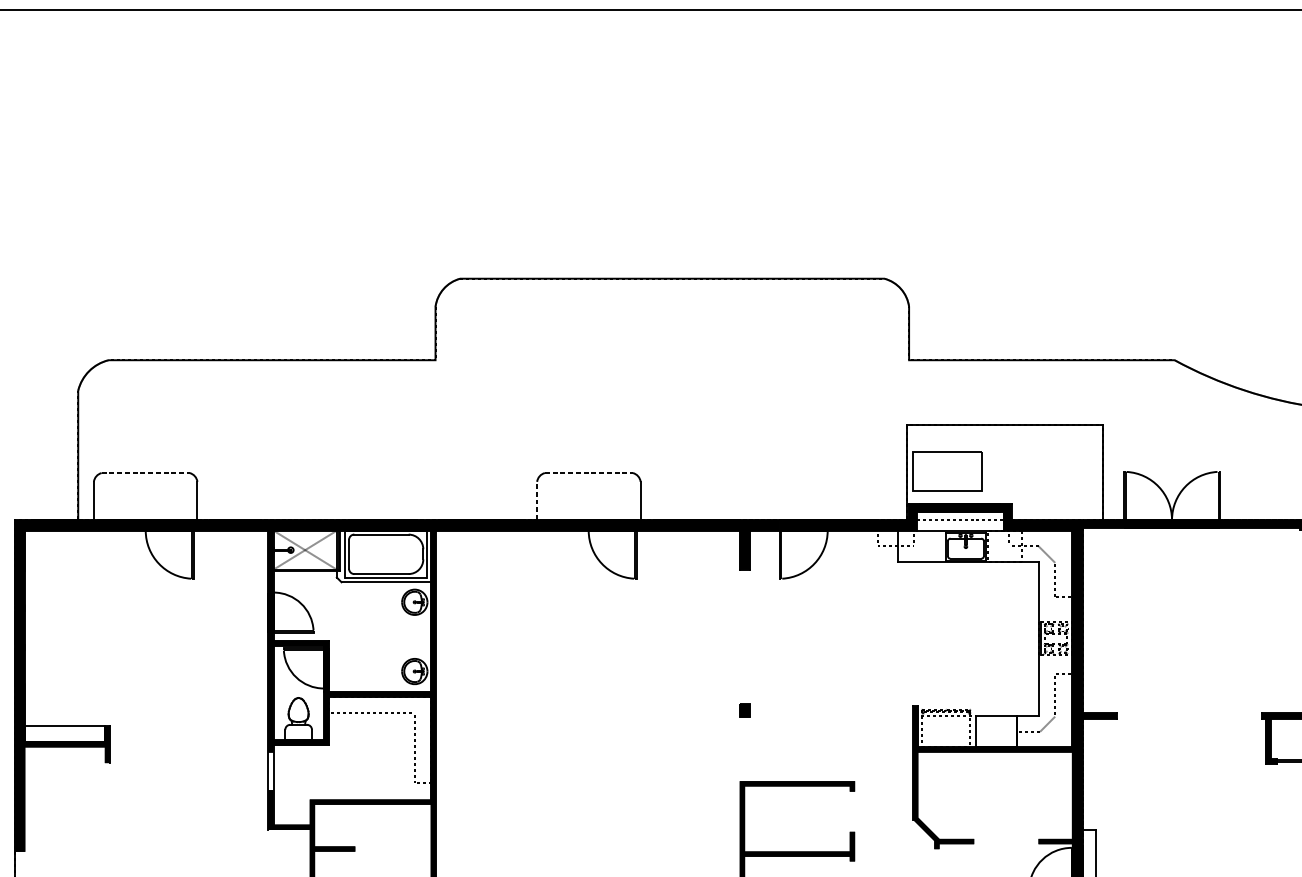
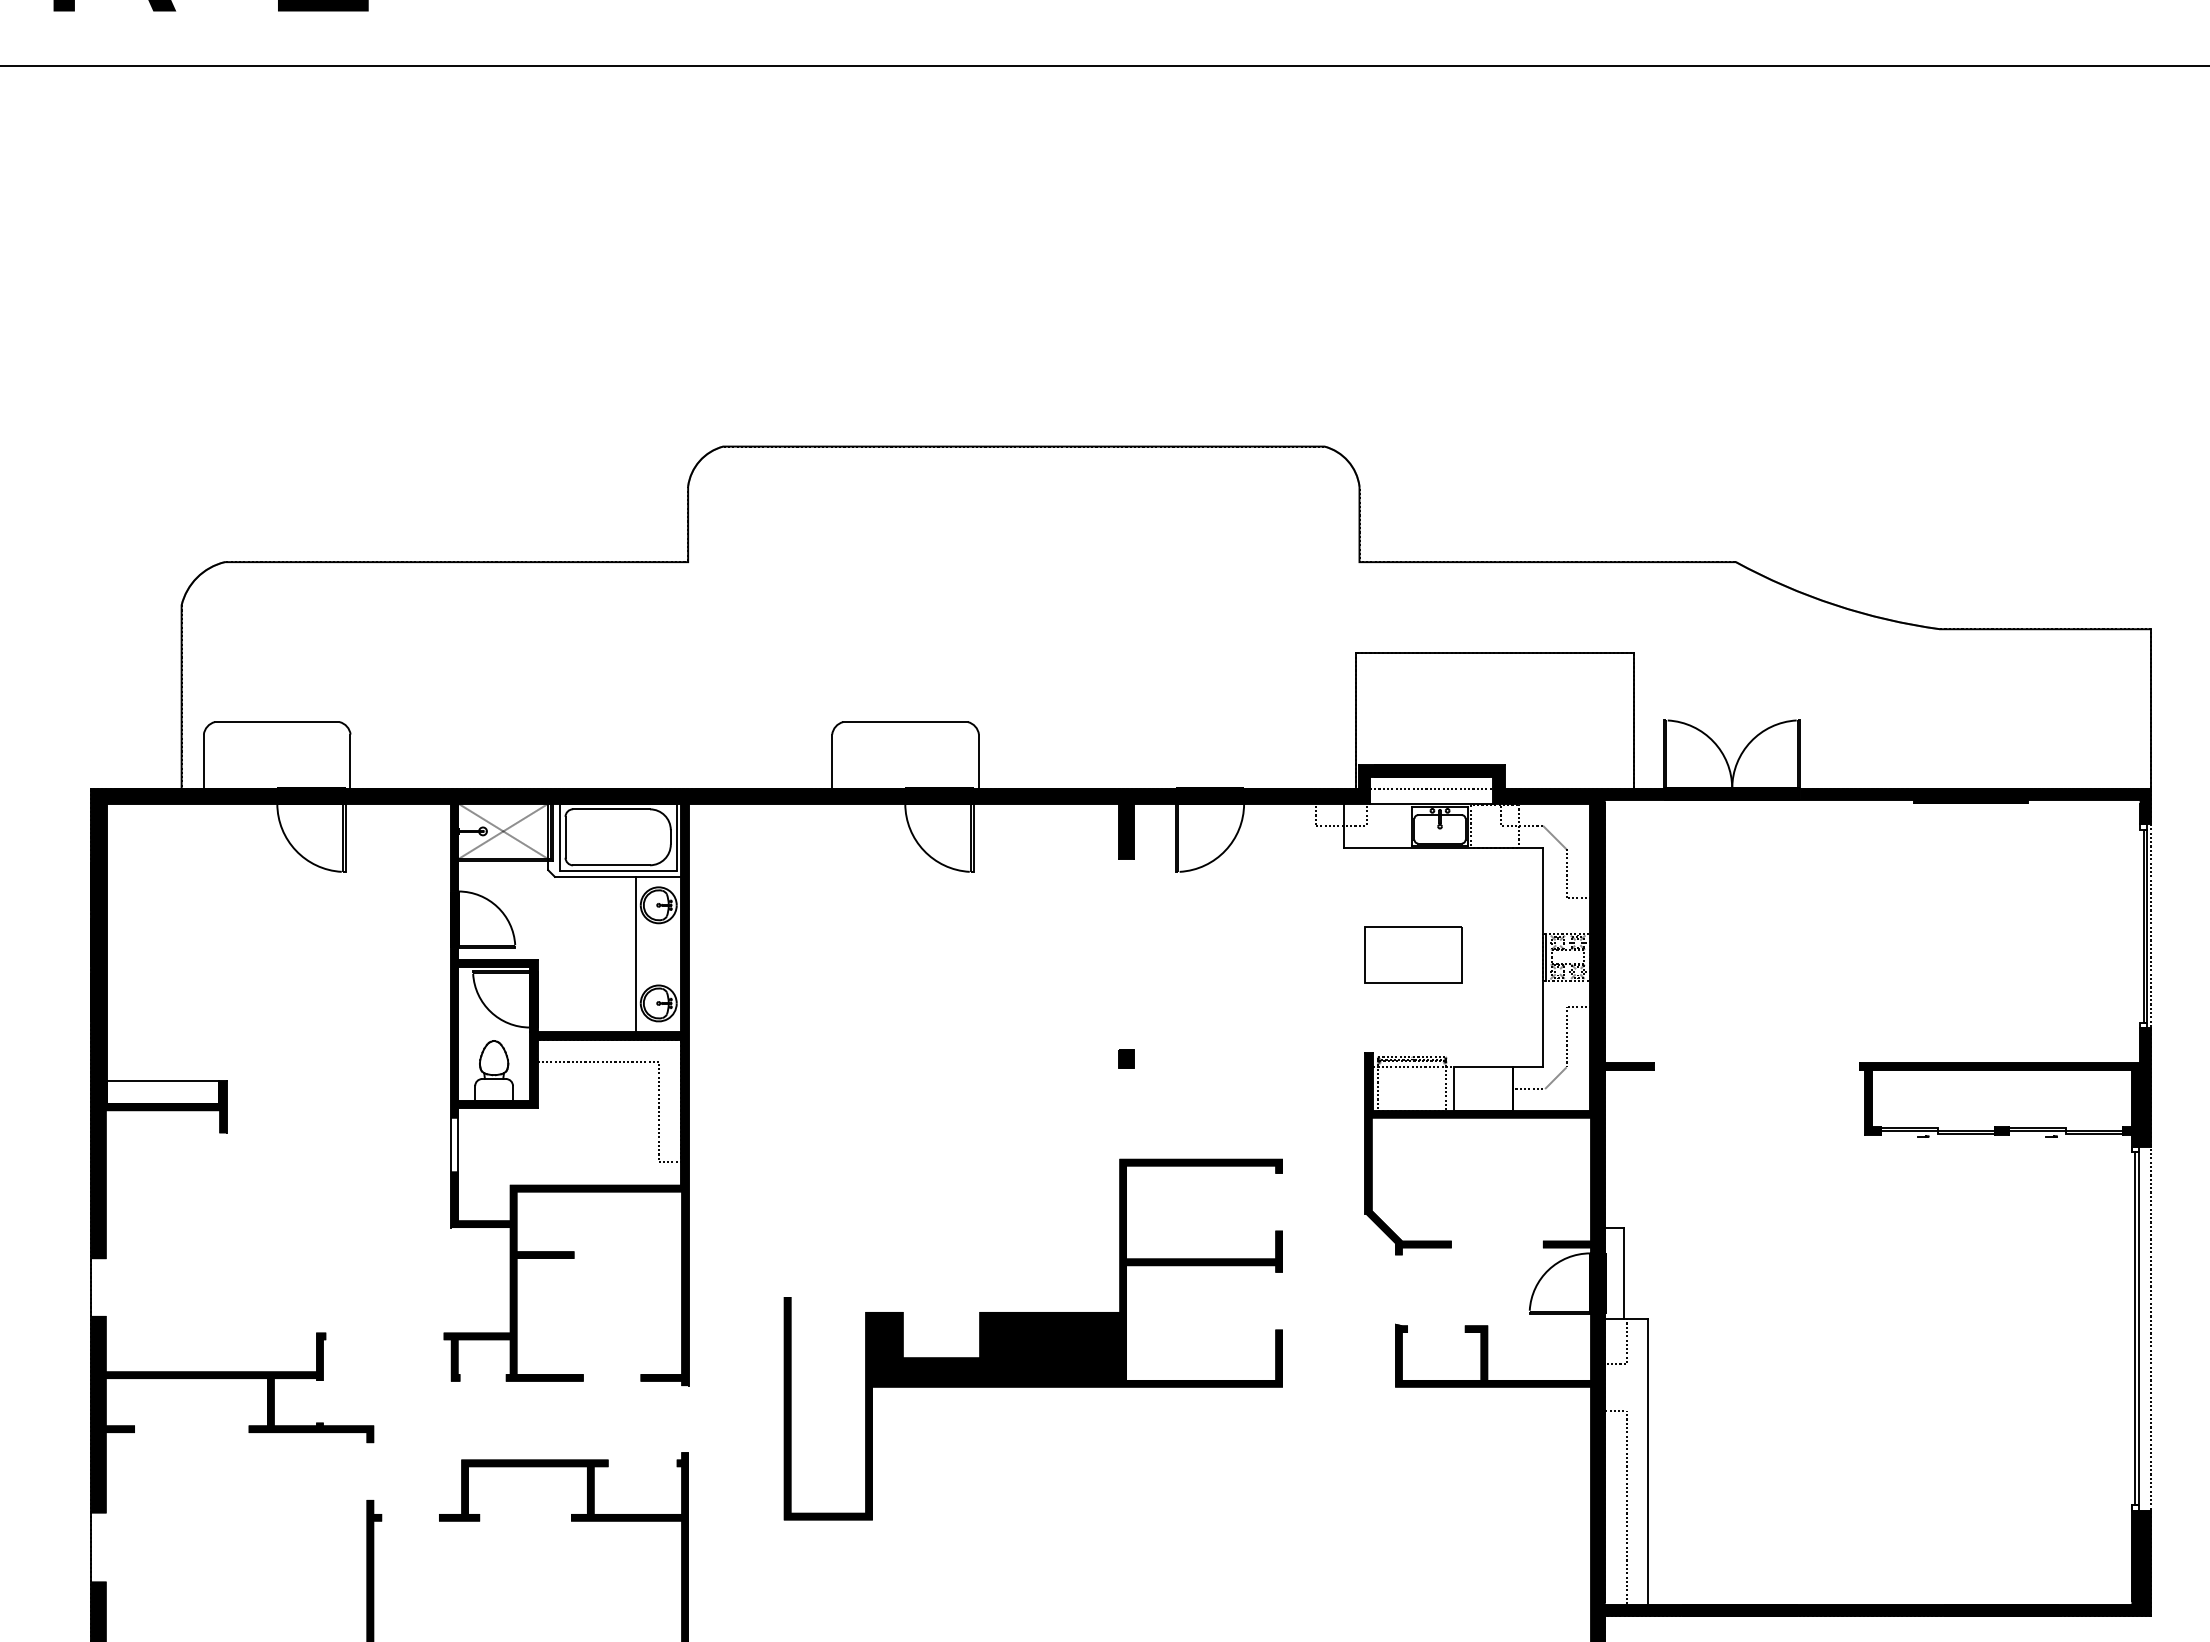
part: (947, 471) -> (1413, 954), moved
line: (145, 473) -> (277, 722), dashed -> solid
line: (589, 473) -> (906, 722), dashed -> solid
line: (537, 500) -> (832, 761), dashed -> solid
line: (399, 636) -> (636, 954), added

